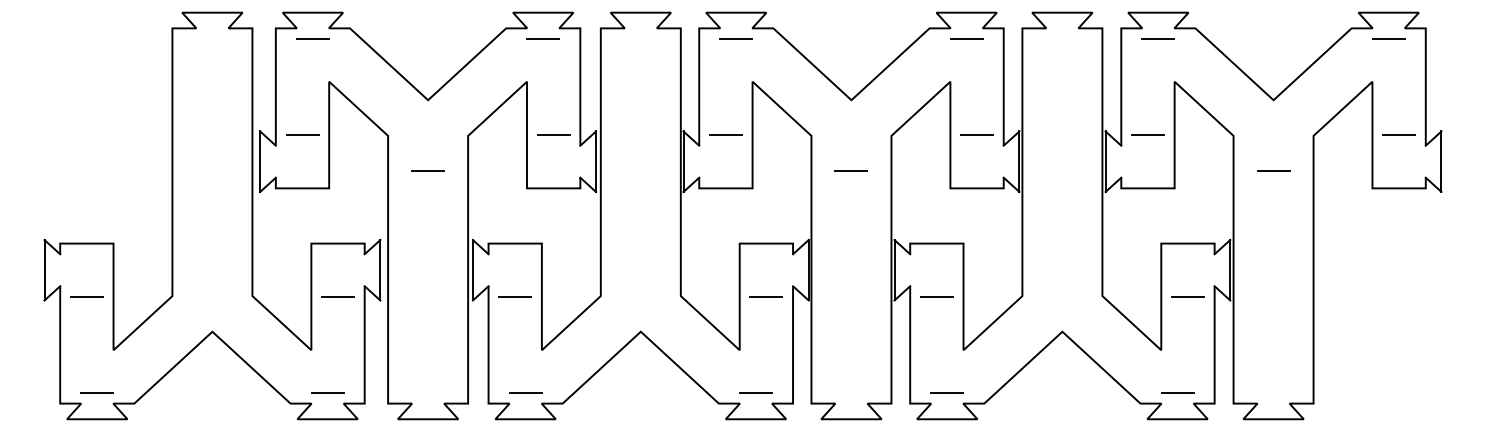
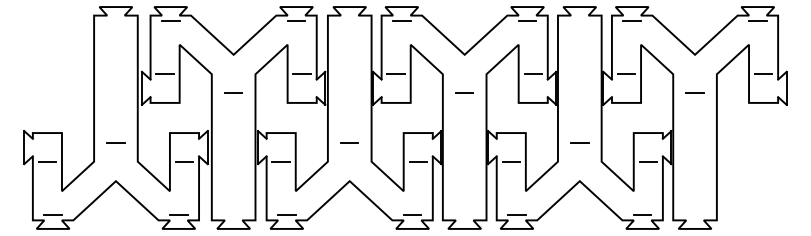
line: (211, 260) -> (115, 142), added
line: (640, 260) -> (349, 142), added
line: (1061, 260) -> (579, 142), added

